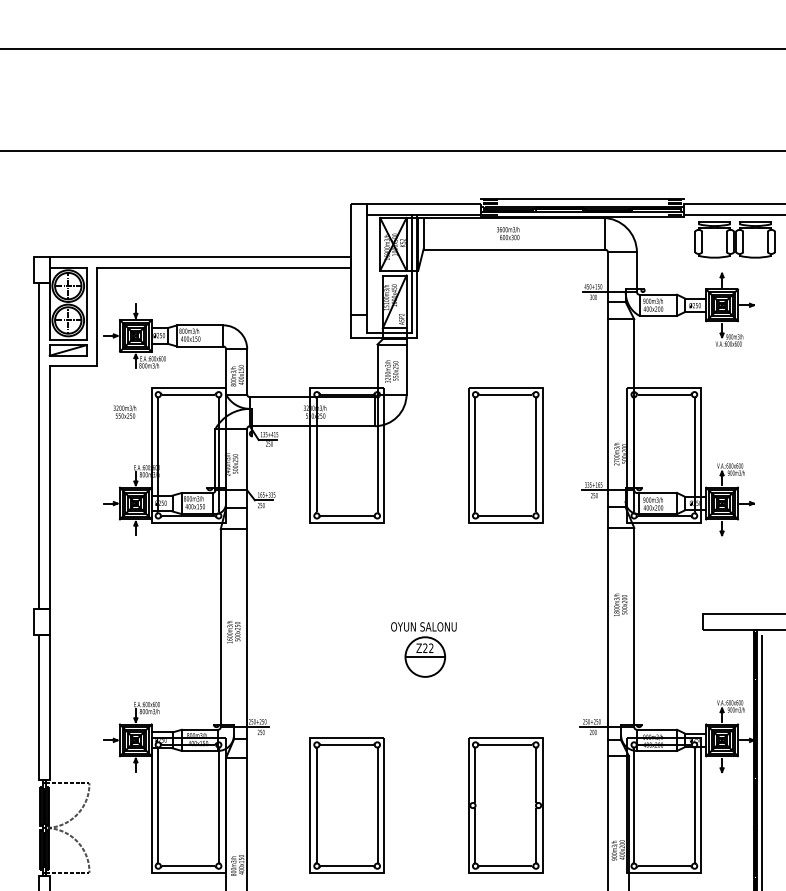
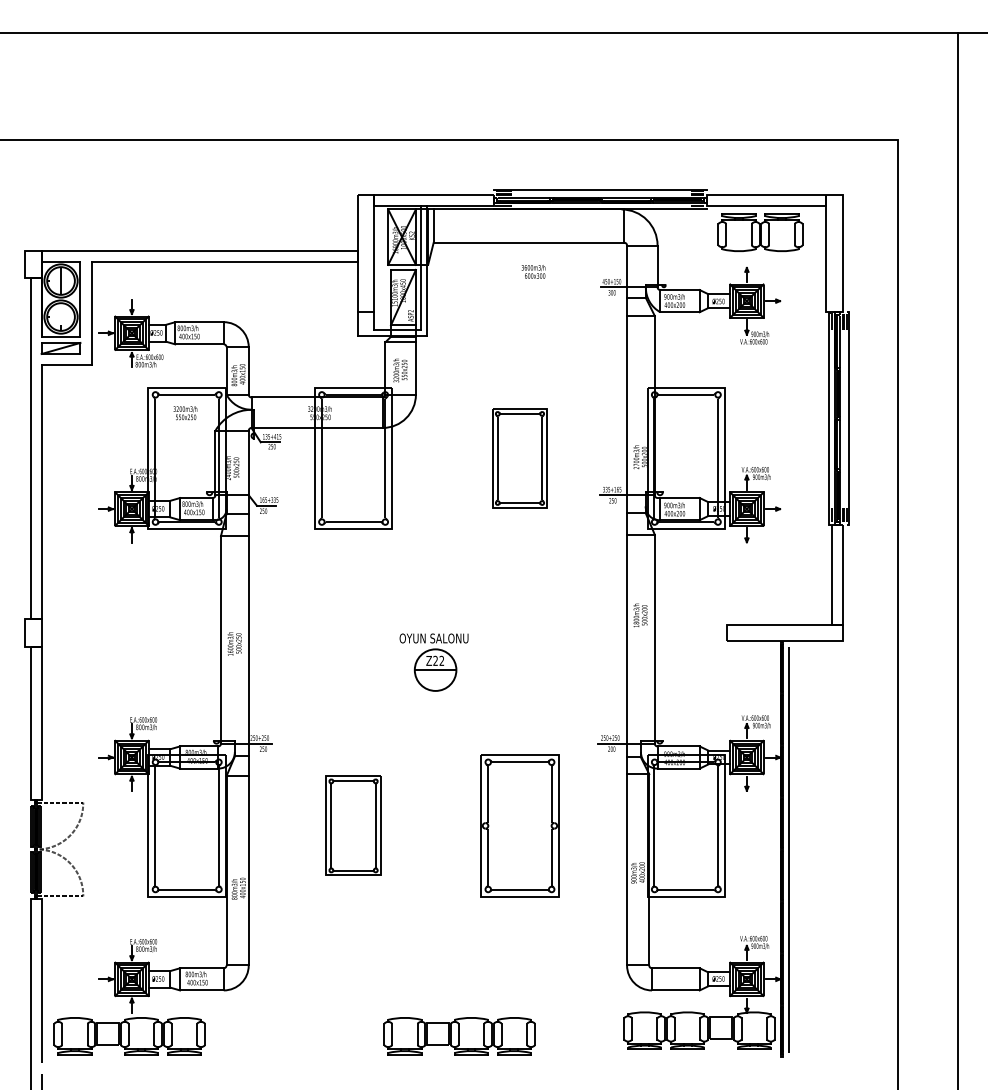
text: (508, 233) -> (533, 271), moved
text: (124, 412) -> (185, 413), moved
part: (505, 455) -> (519, 458), size x0.7
part: (347, 805) -> (353, 825), size x0.7

